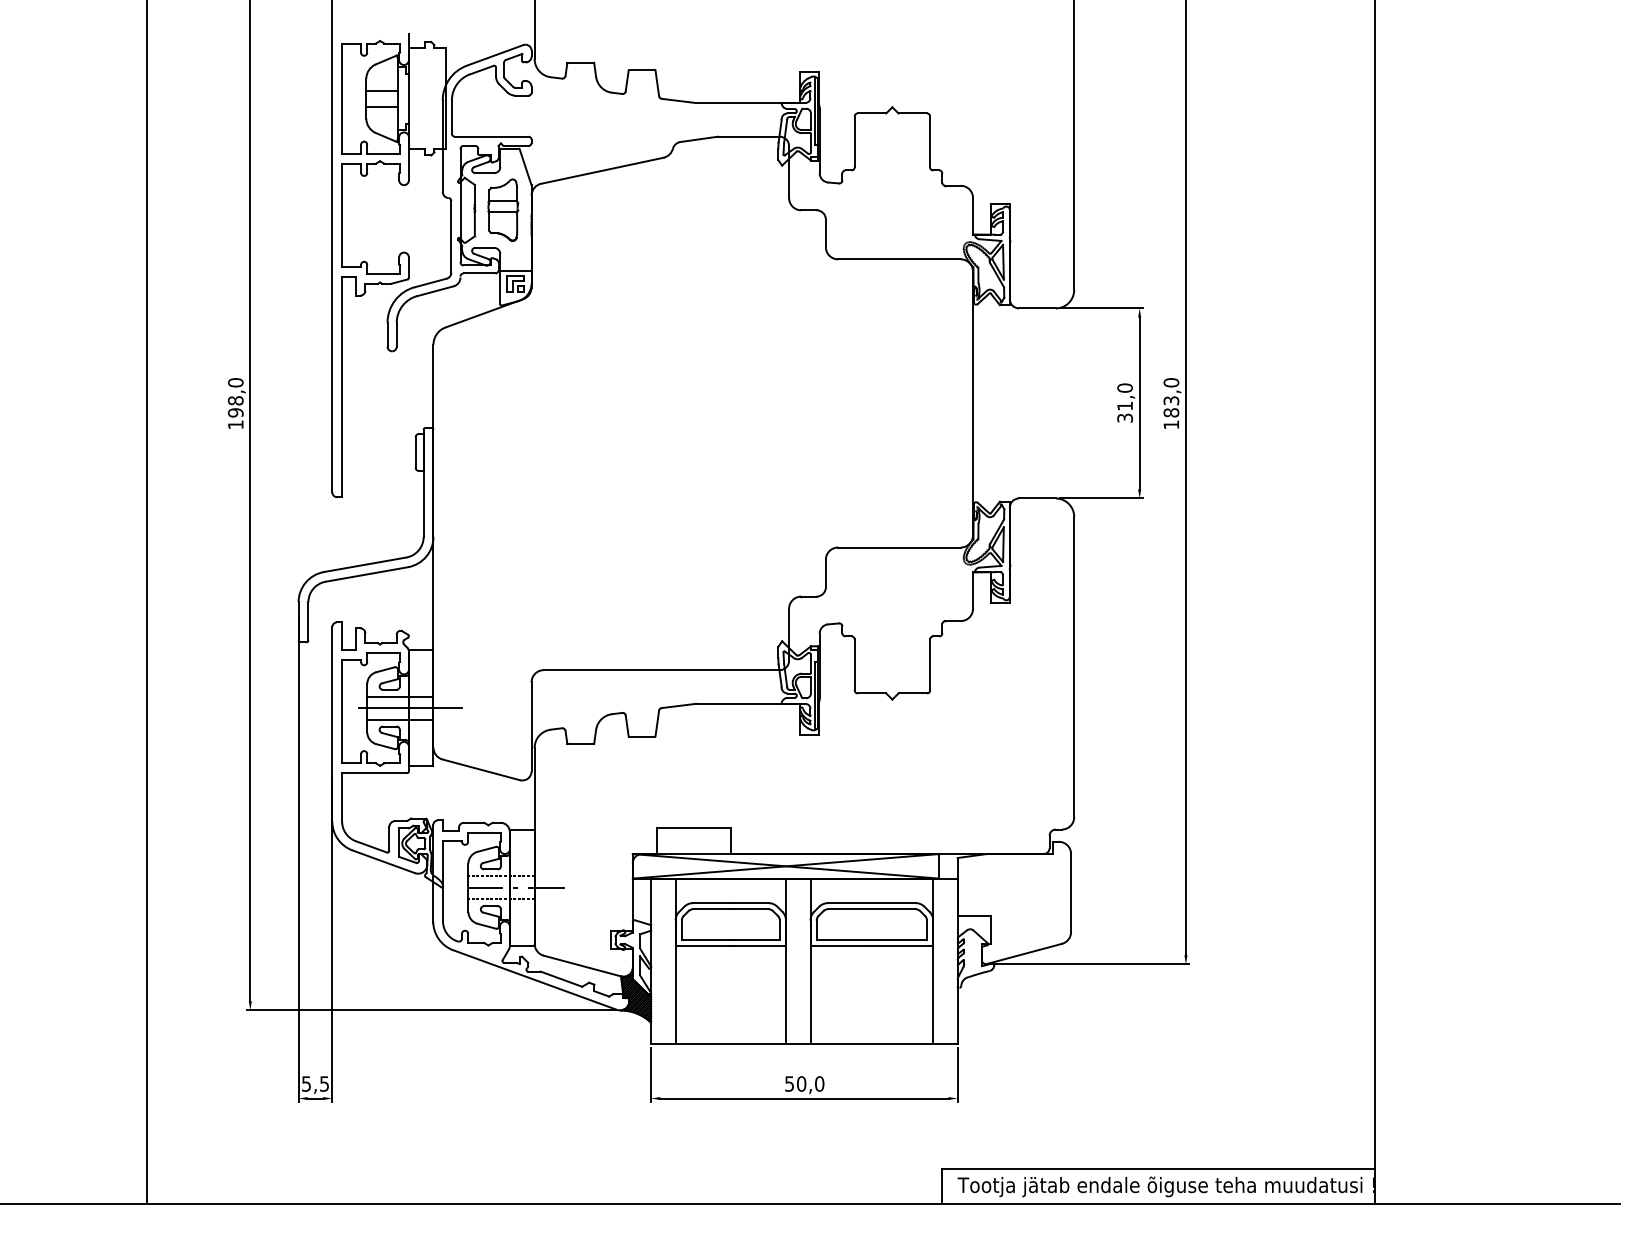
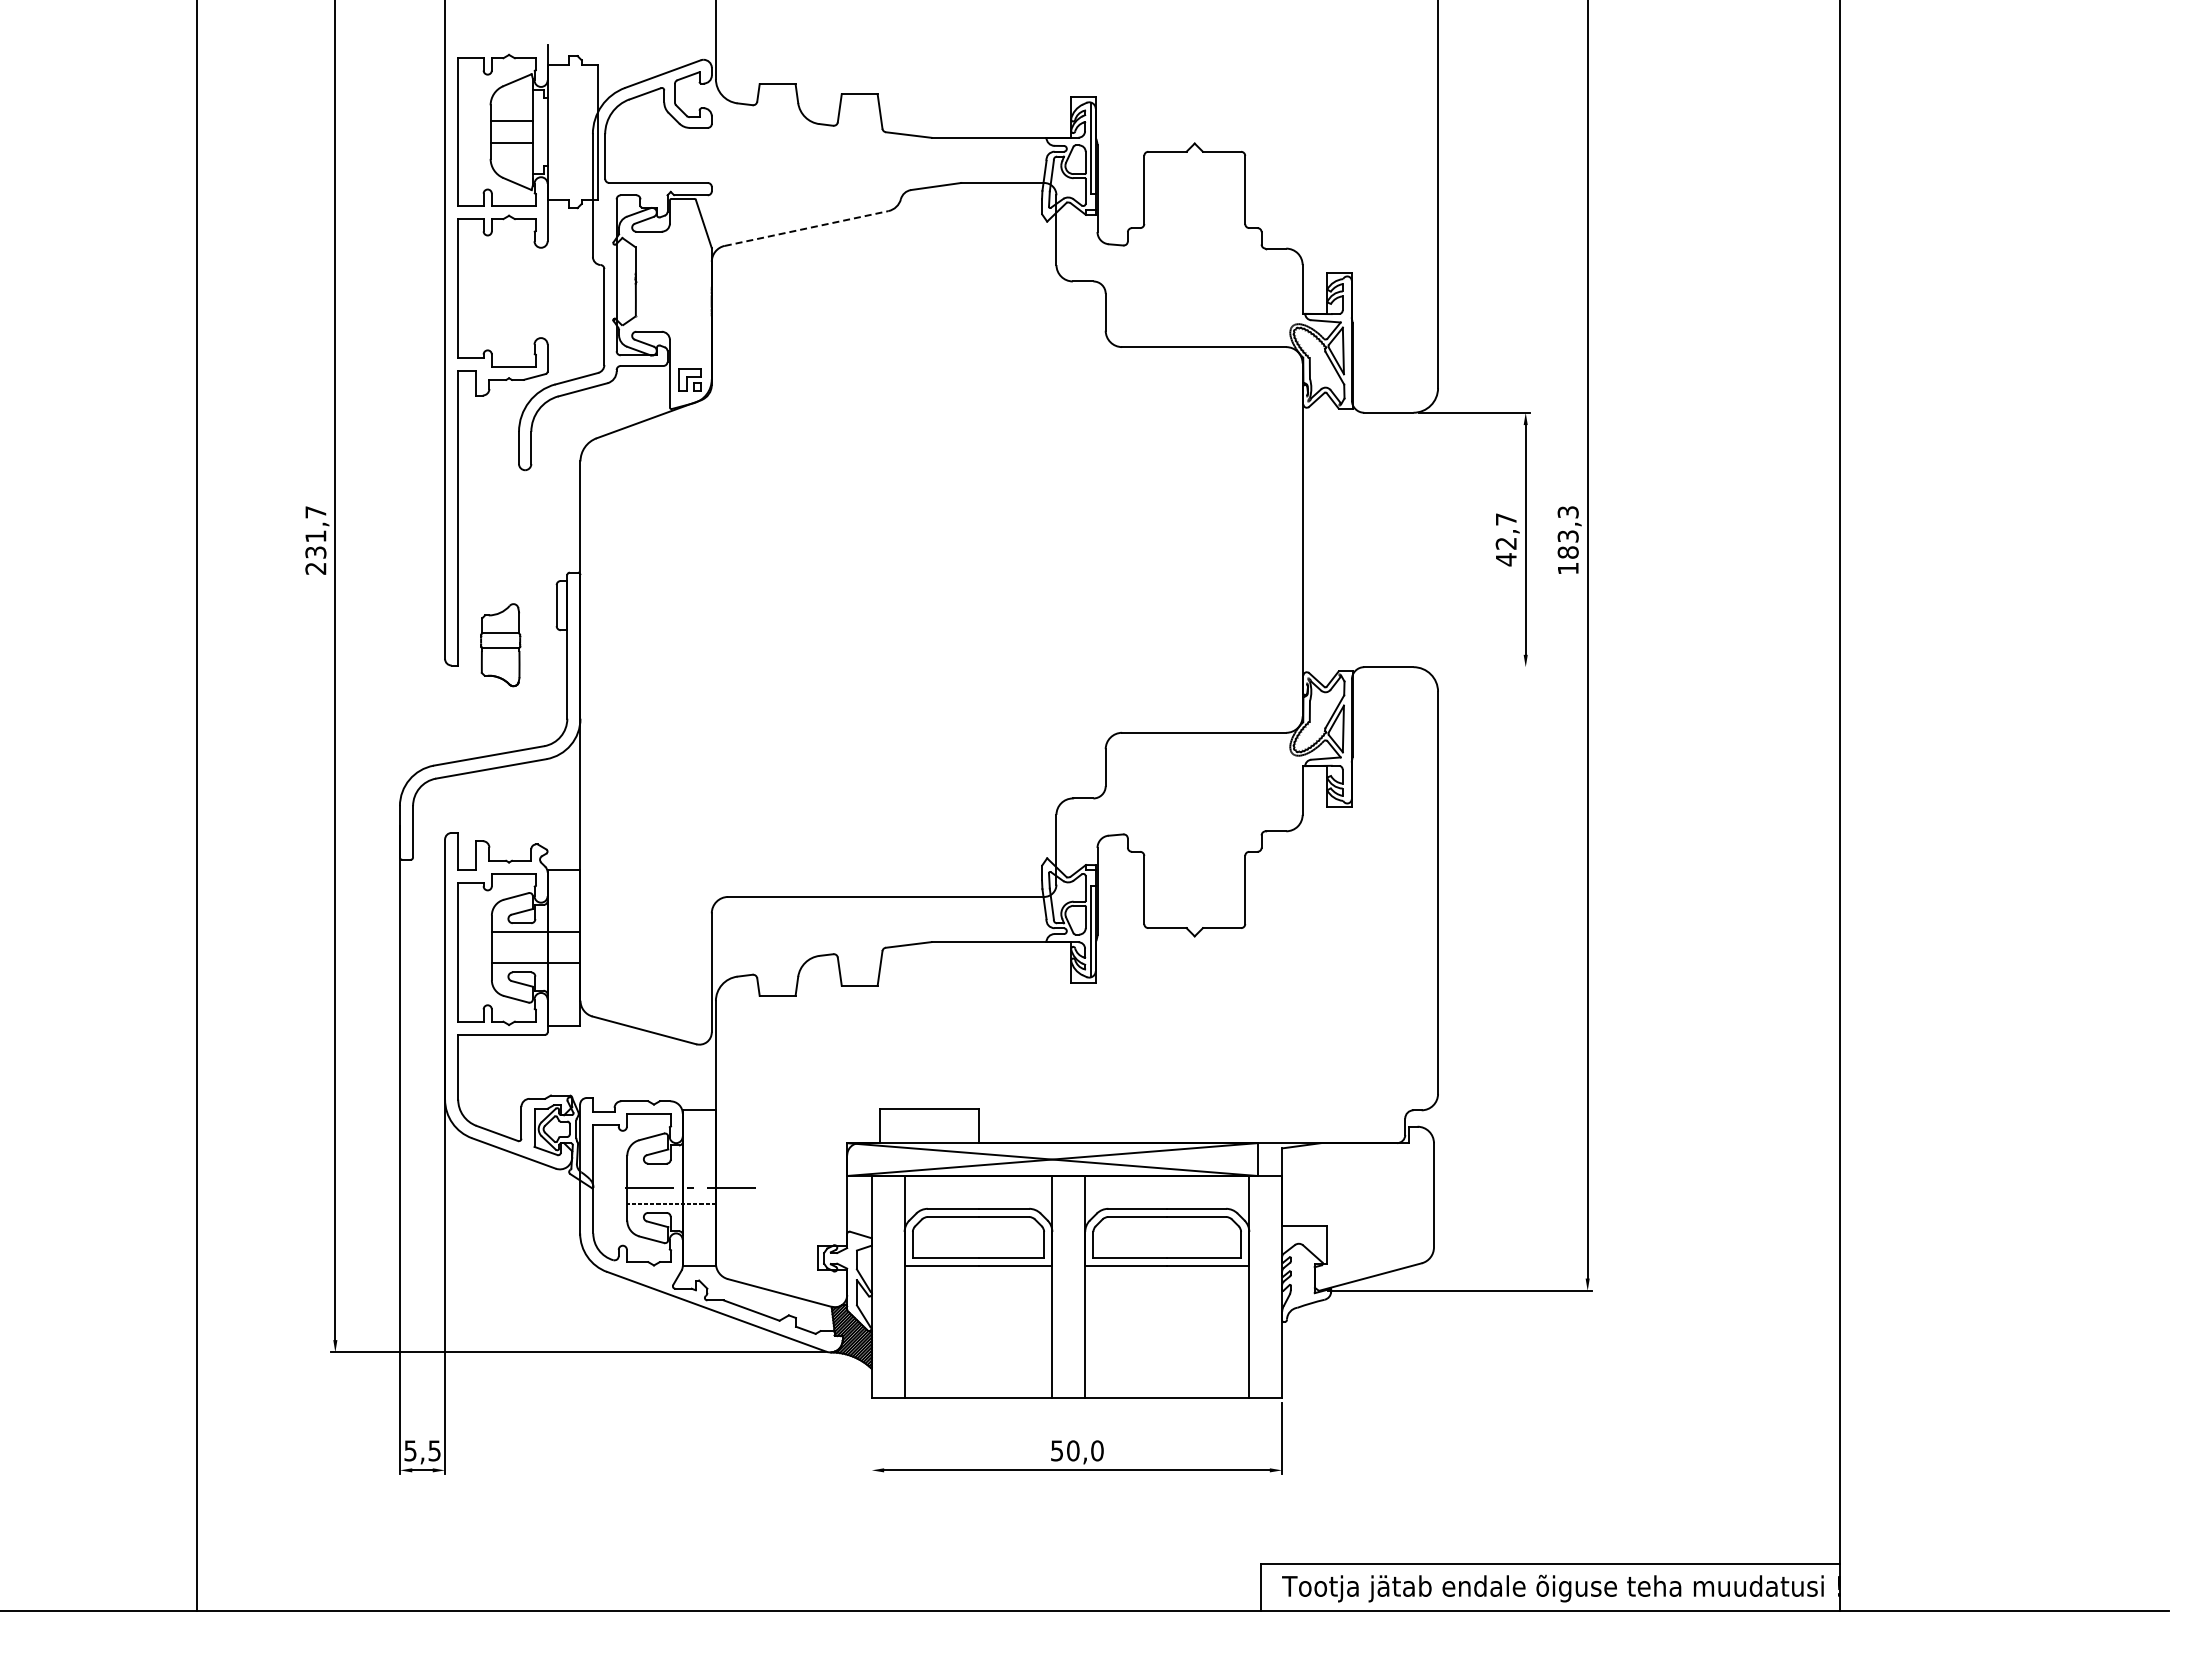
line: (602, 170) -> (806, 228), solid -> dashed
part: (502, 210) -> (500, 645), moved
line: (515, 270) -> (690, 362), removed
text: (1170, 382) -> (1567, 512), 183,0 -> 183,3
text: (235, 403) -> (315, 540), 198,0 -> 231,7
text: (1124, 403) -> (1505, 539), 31,0 -> 42,7
line: (1100, 498) -> (1473, 667), removed
line: (410, 707) -> (549, 947), removed
line: (501, 876) -> (671, 1172), removed
line: (650, 1074) -> (871, 1438), removed

